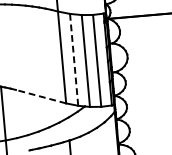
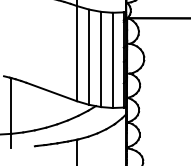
line: (74, 60) -> (89, 57), dashed -> solid
line: (40, 97) -> (51, 92), dashed -> solid

